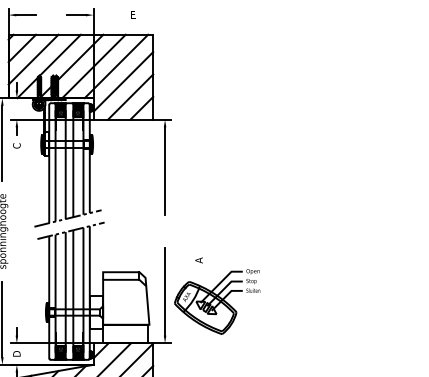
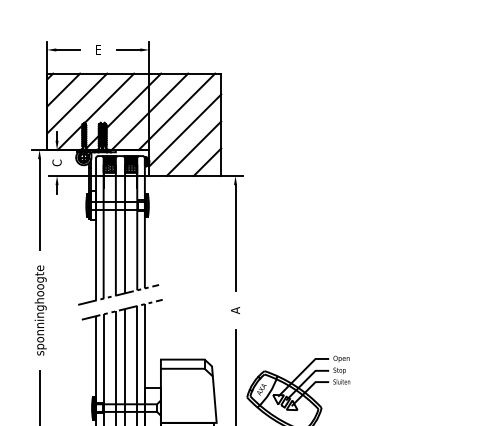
text: (133, 14) -> (98, 49), moved
text: (16, 145) -> (56, 162), moved
text: (198, 260) -> (234, 310), moved

